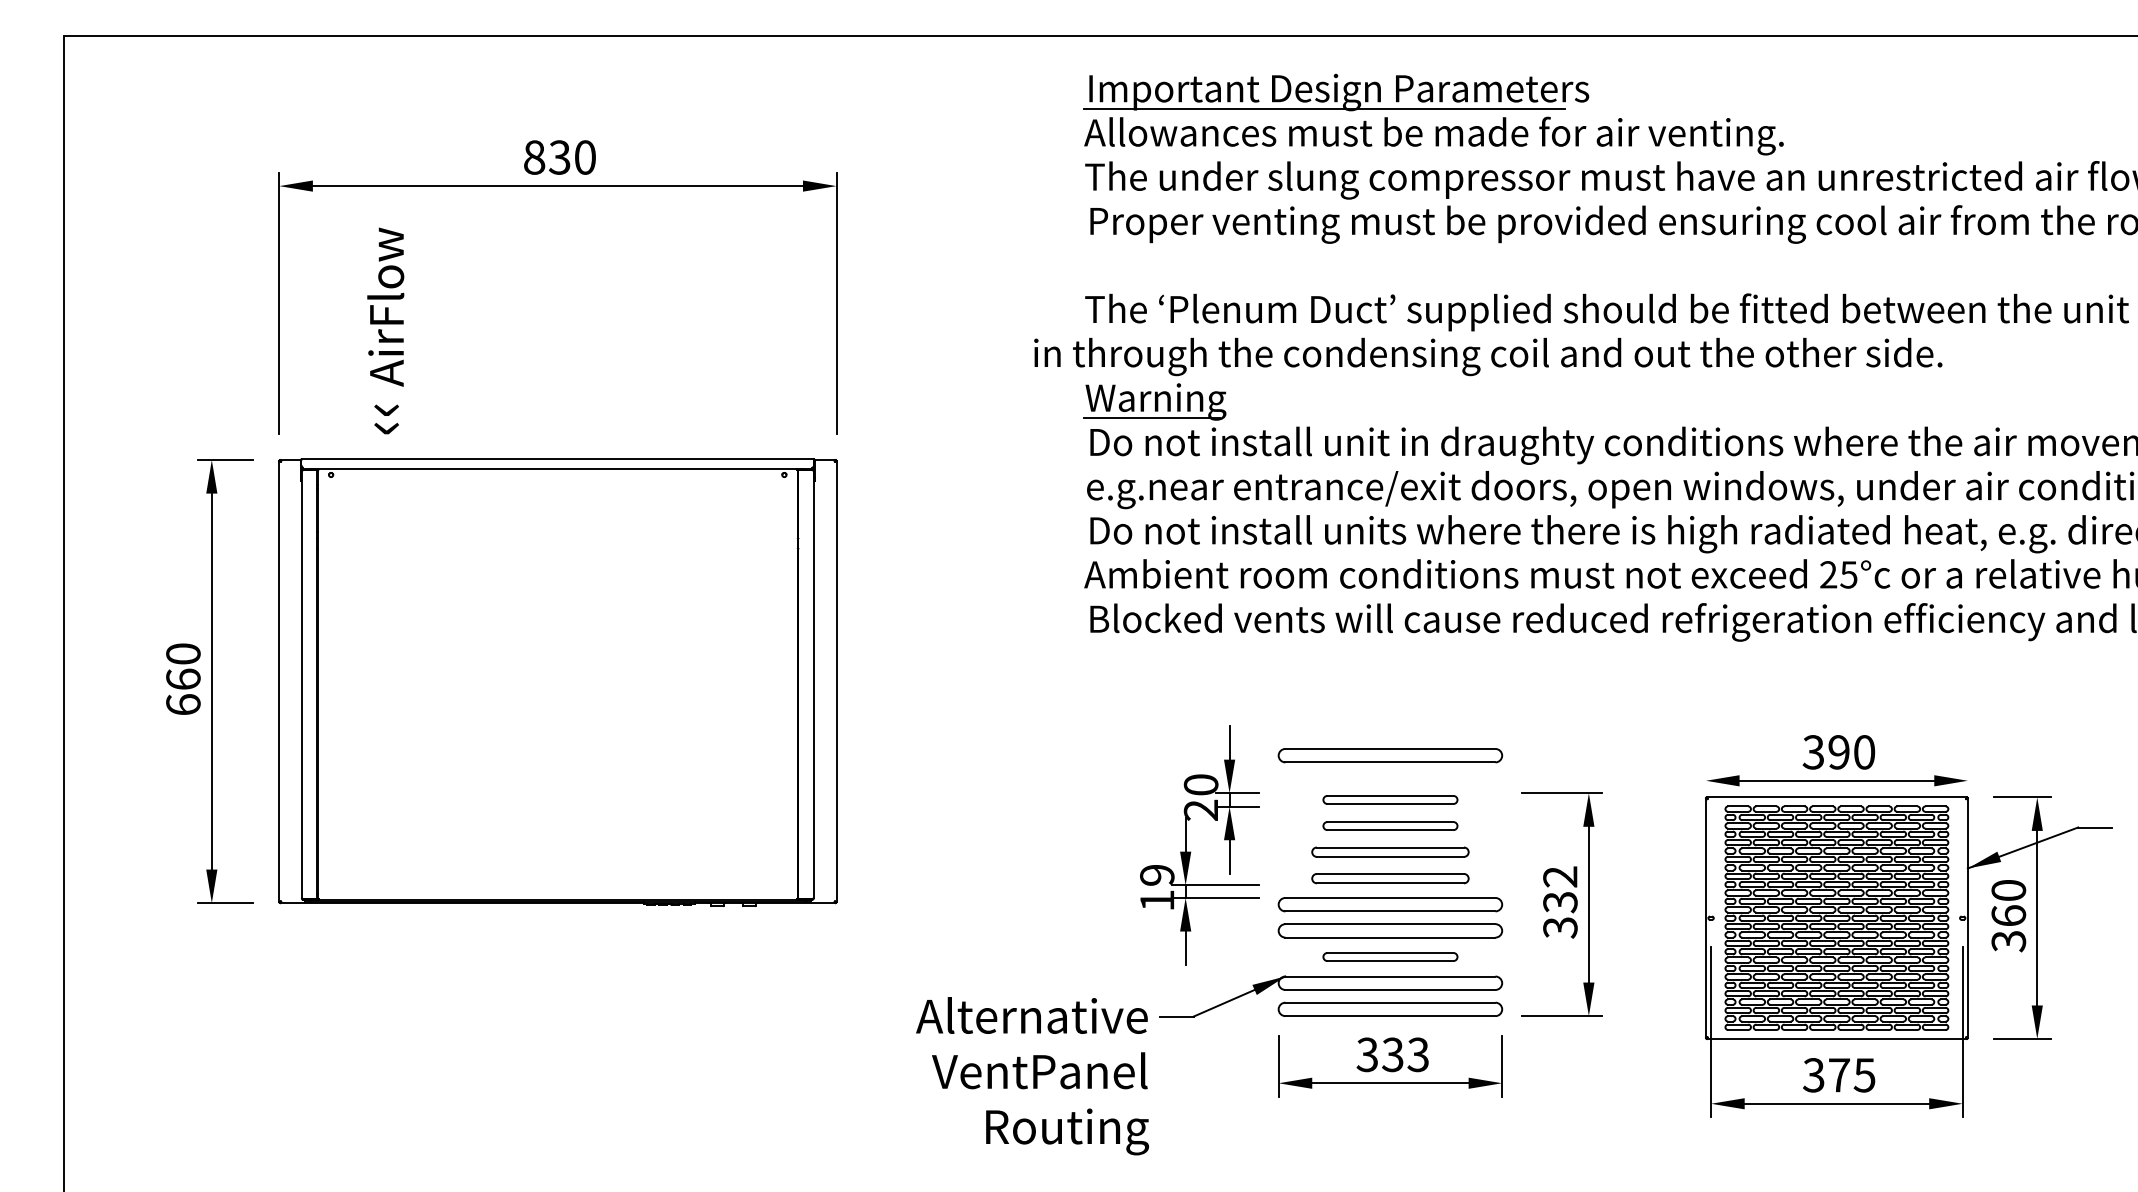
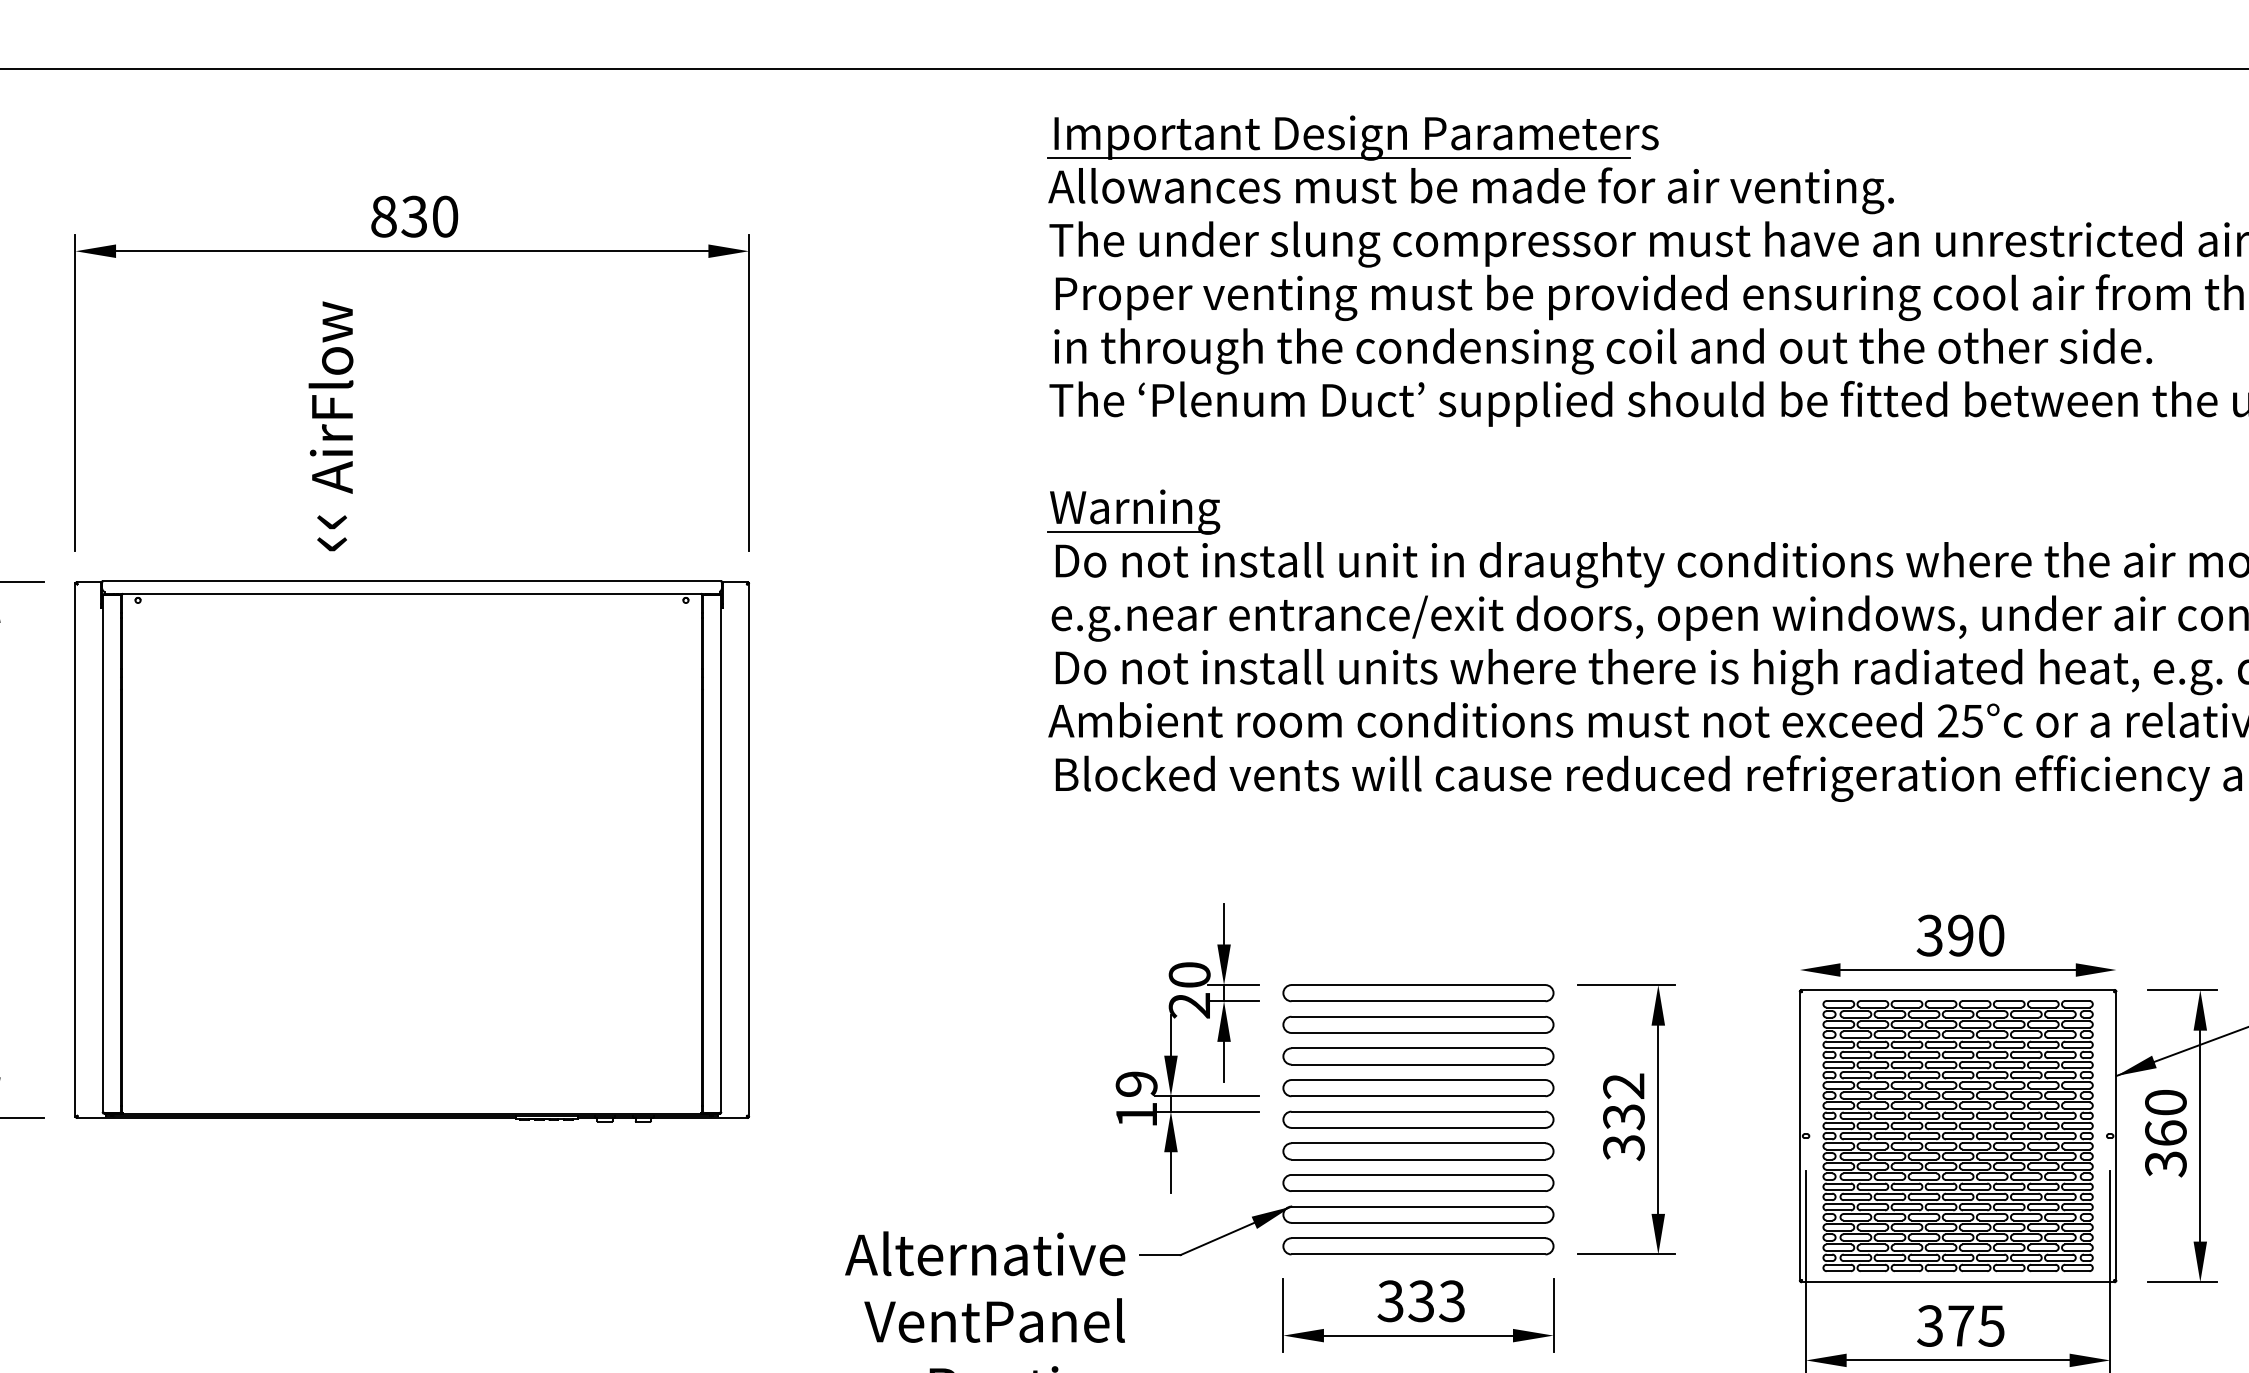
text: (385, 330) -> (330, 425), moved
text: (1488, 356) -> (1603, 350), moved
part: (1390, 755) -> (1418, 939), removed
part: (1390, 799) -> (1418, 992), size x1.67
part: (1390, 825) -> (1418, 1024), size x1.67
part: (1390, 851) -> (1418, 1055), size x1.43
part: (1390, 878) -> (1418, 1088), size x1.43
part: (1390, 956) -> (1418, 1182), size x1.67

